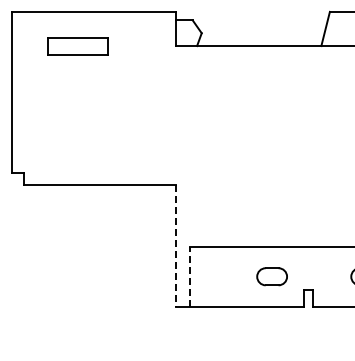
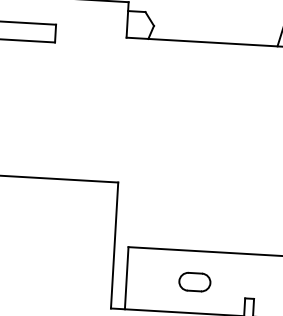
line: (176, 246) -> (114, 245), dashed -> solid
line: (189, 276) -> (126, 277), dashed -> solid
part: (271, 276) -> (194, 281), moved

